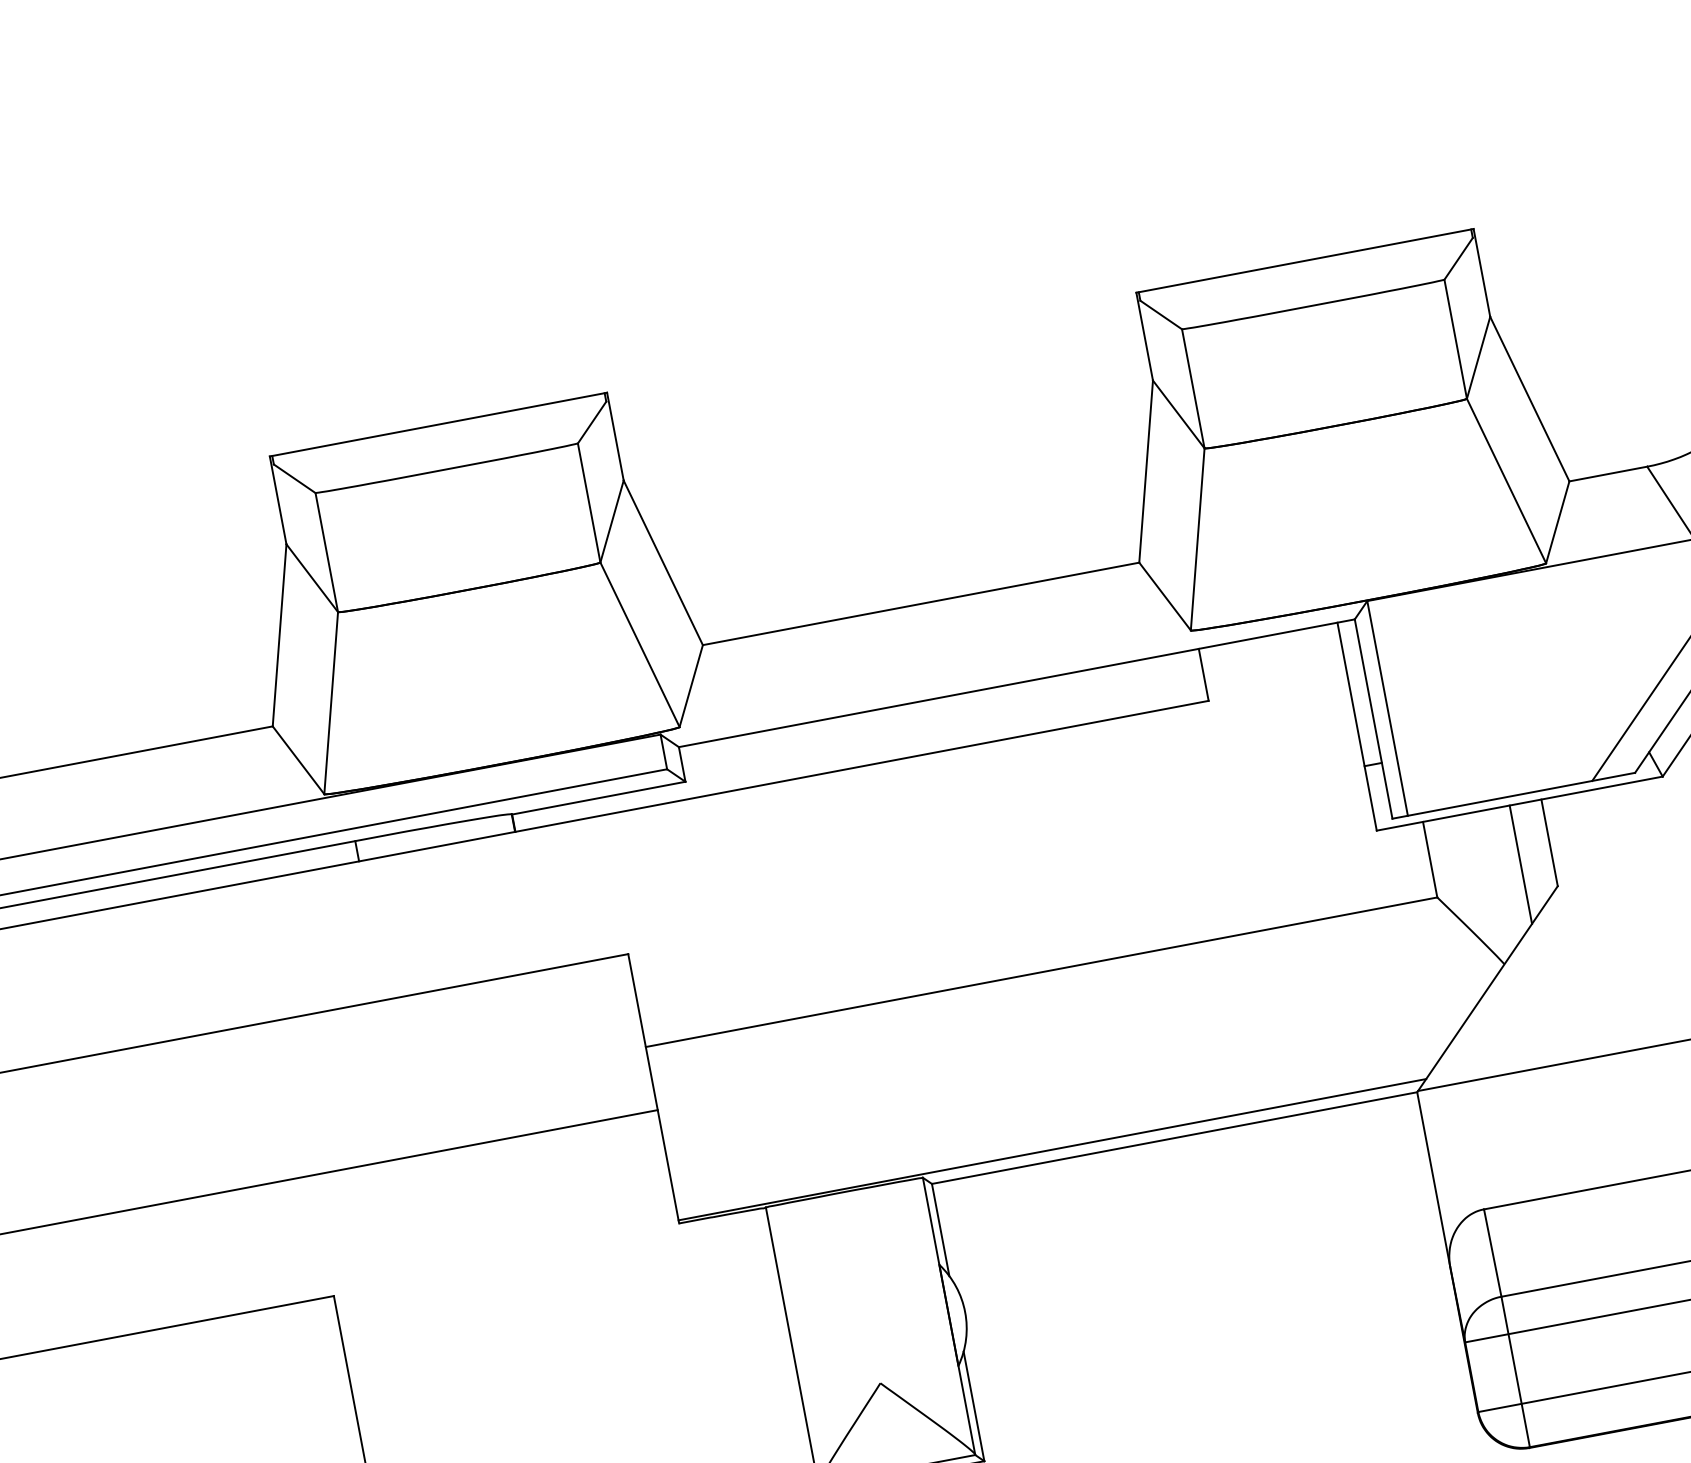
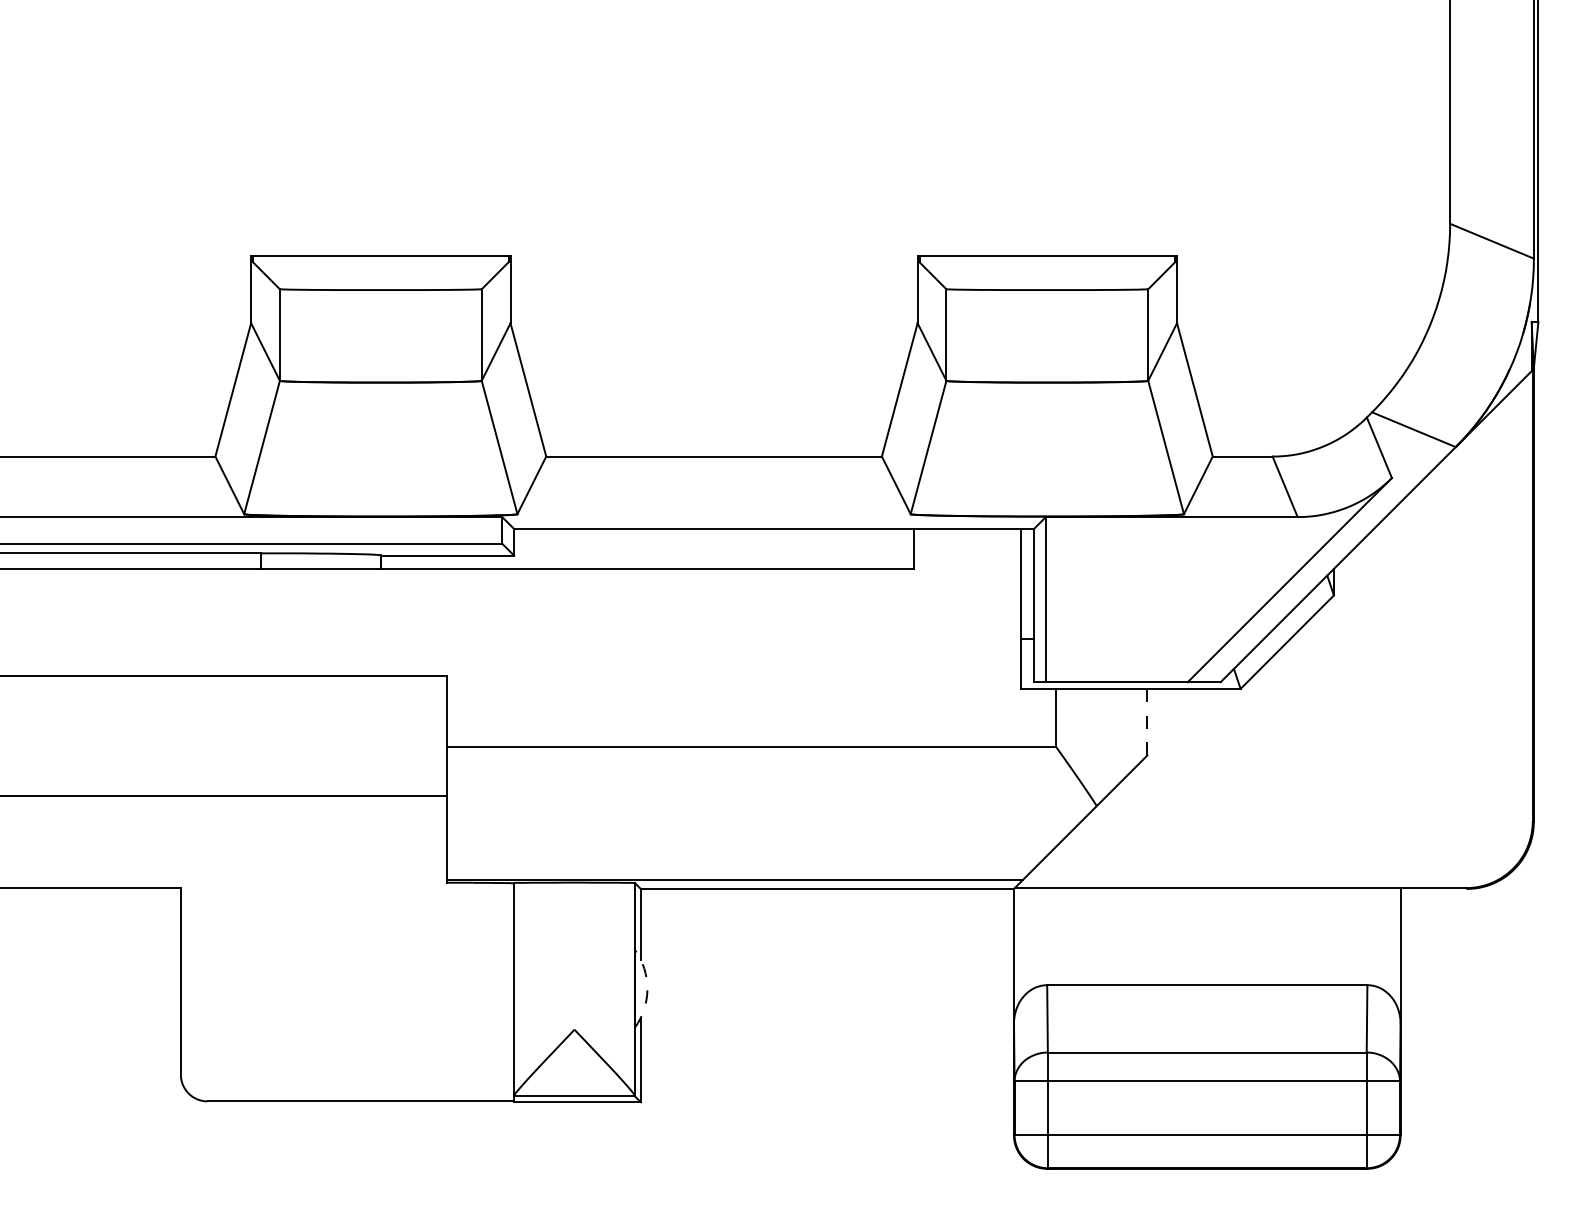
line: (1549, 843) -> (1147, 722), solid -> dashed
line: (1520, 863) -> (1122, 733), removed
arc: (965, 1311) -> (647, 988), solid -> dashed

